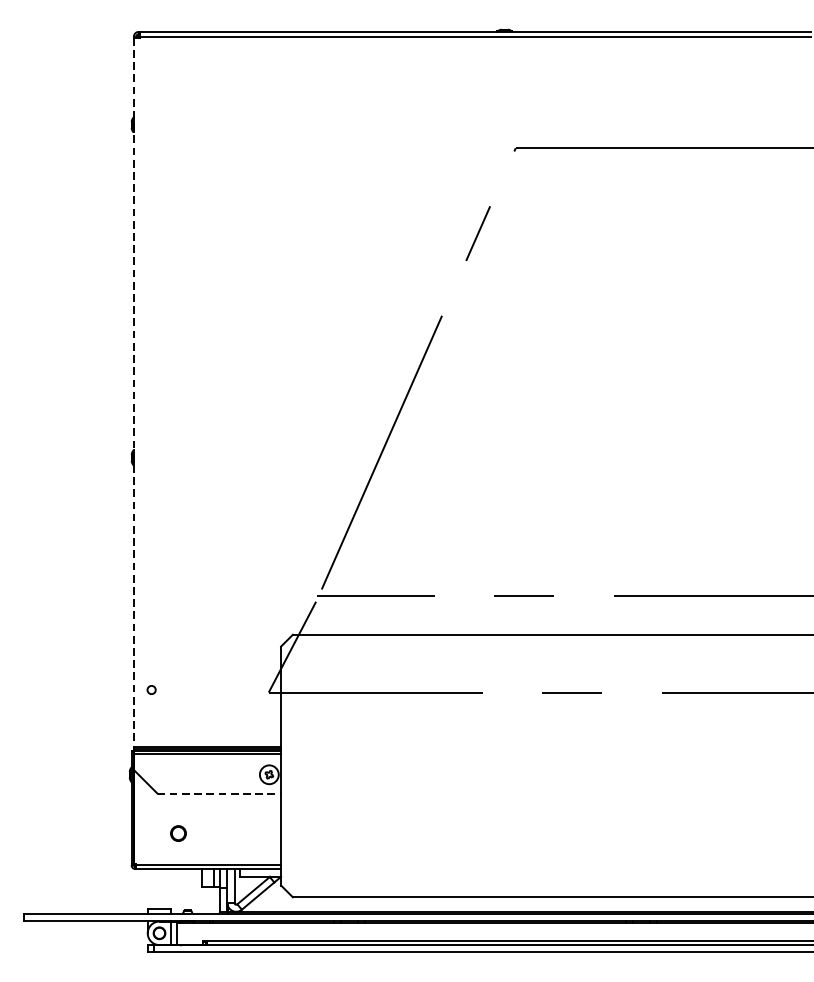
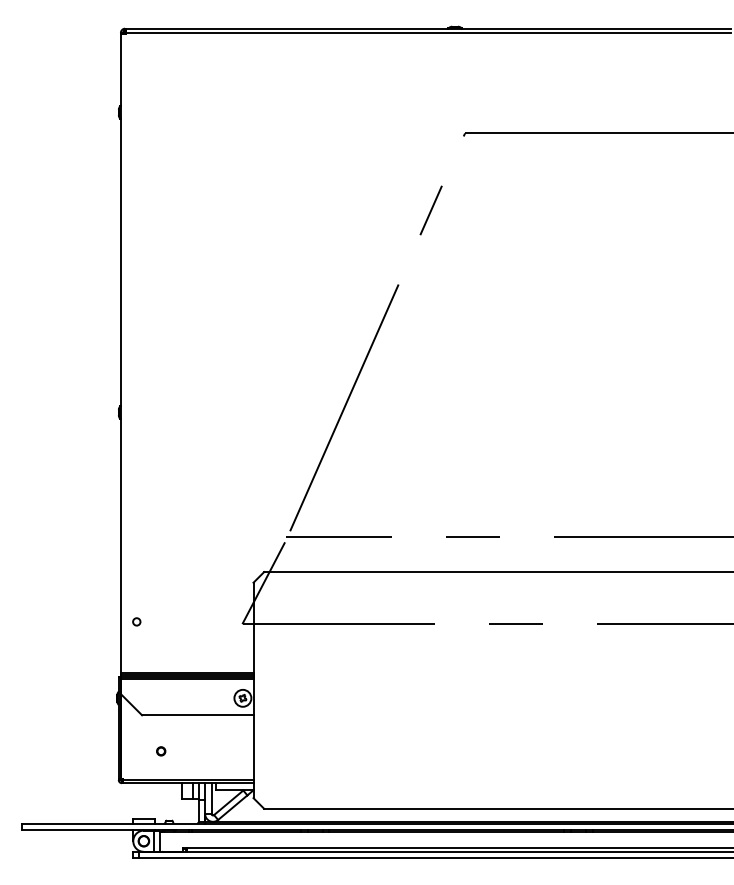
line: (133, 392) -> (120, 353), dashed -> solid
line: (218, 793) -> (197, 715), dashed -> solid
part: (179, 833) -> (161, 751), size x0.62

